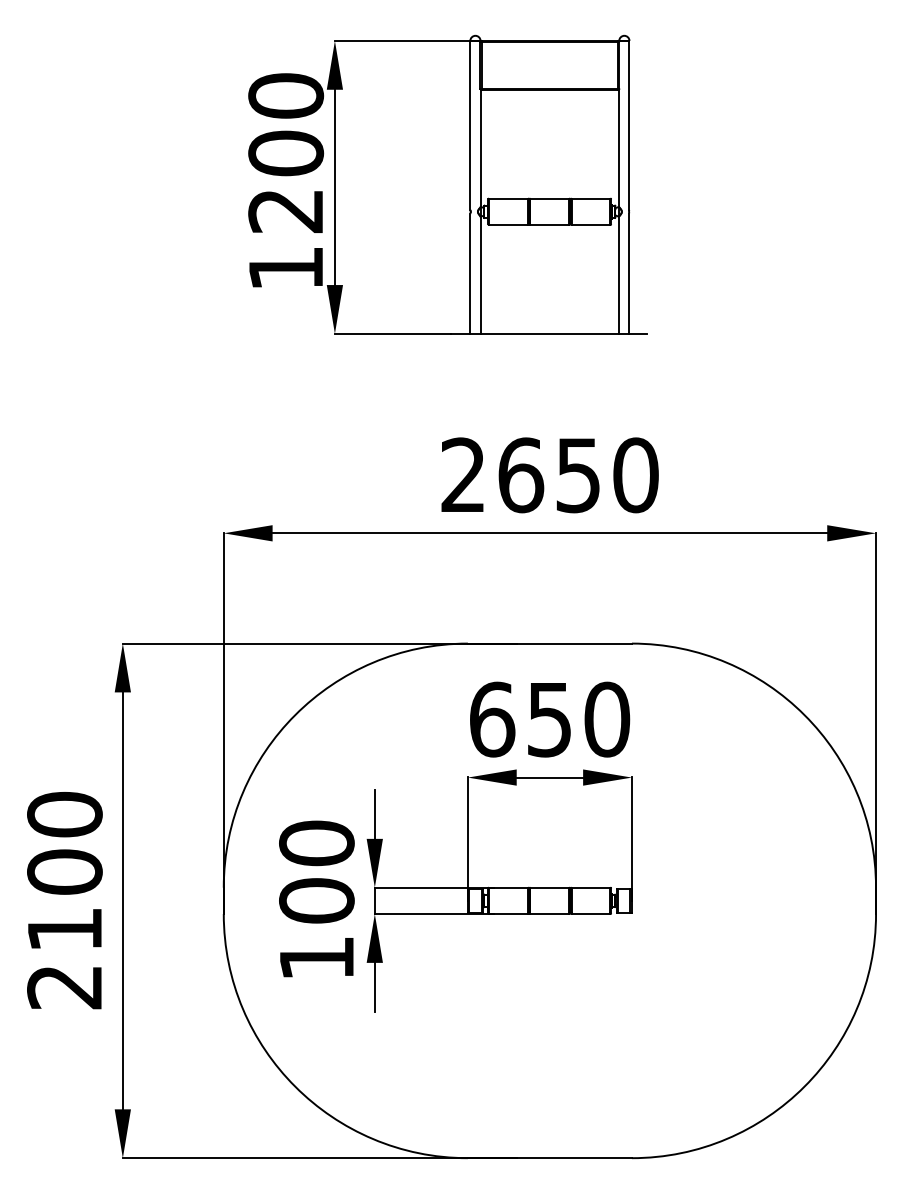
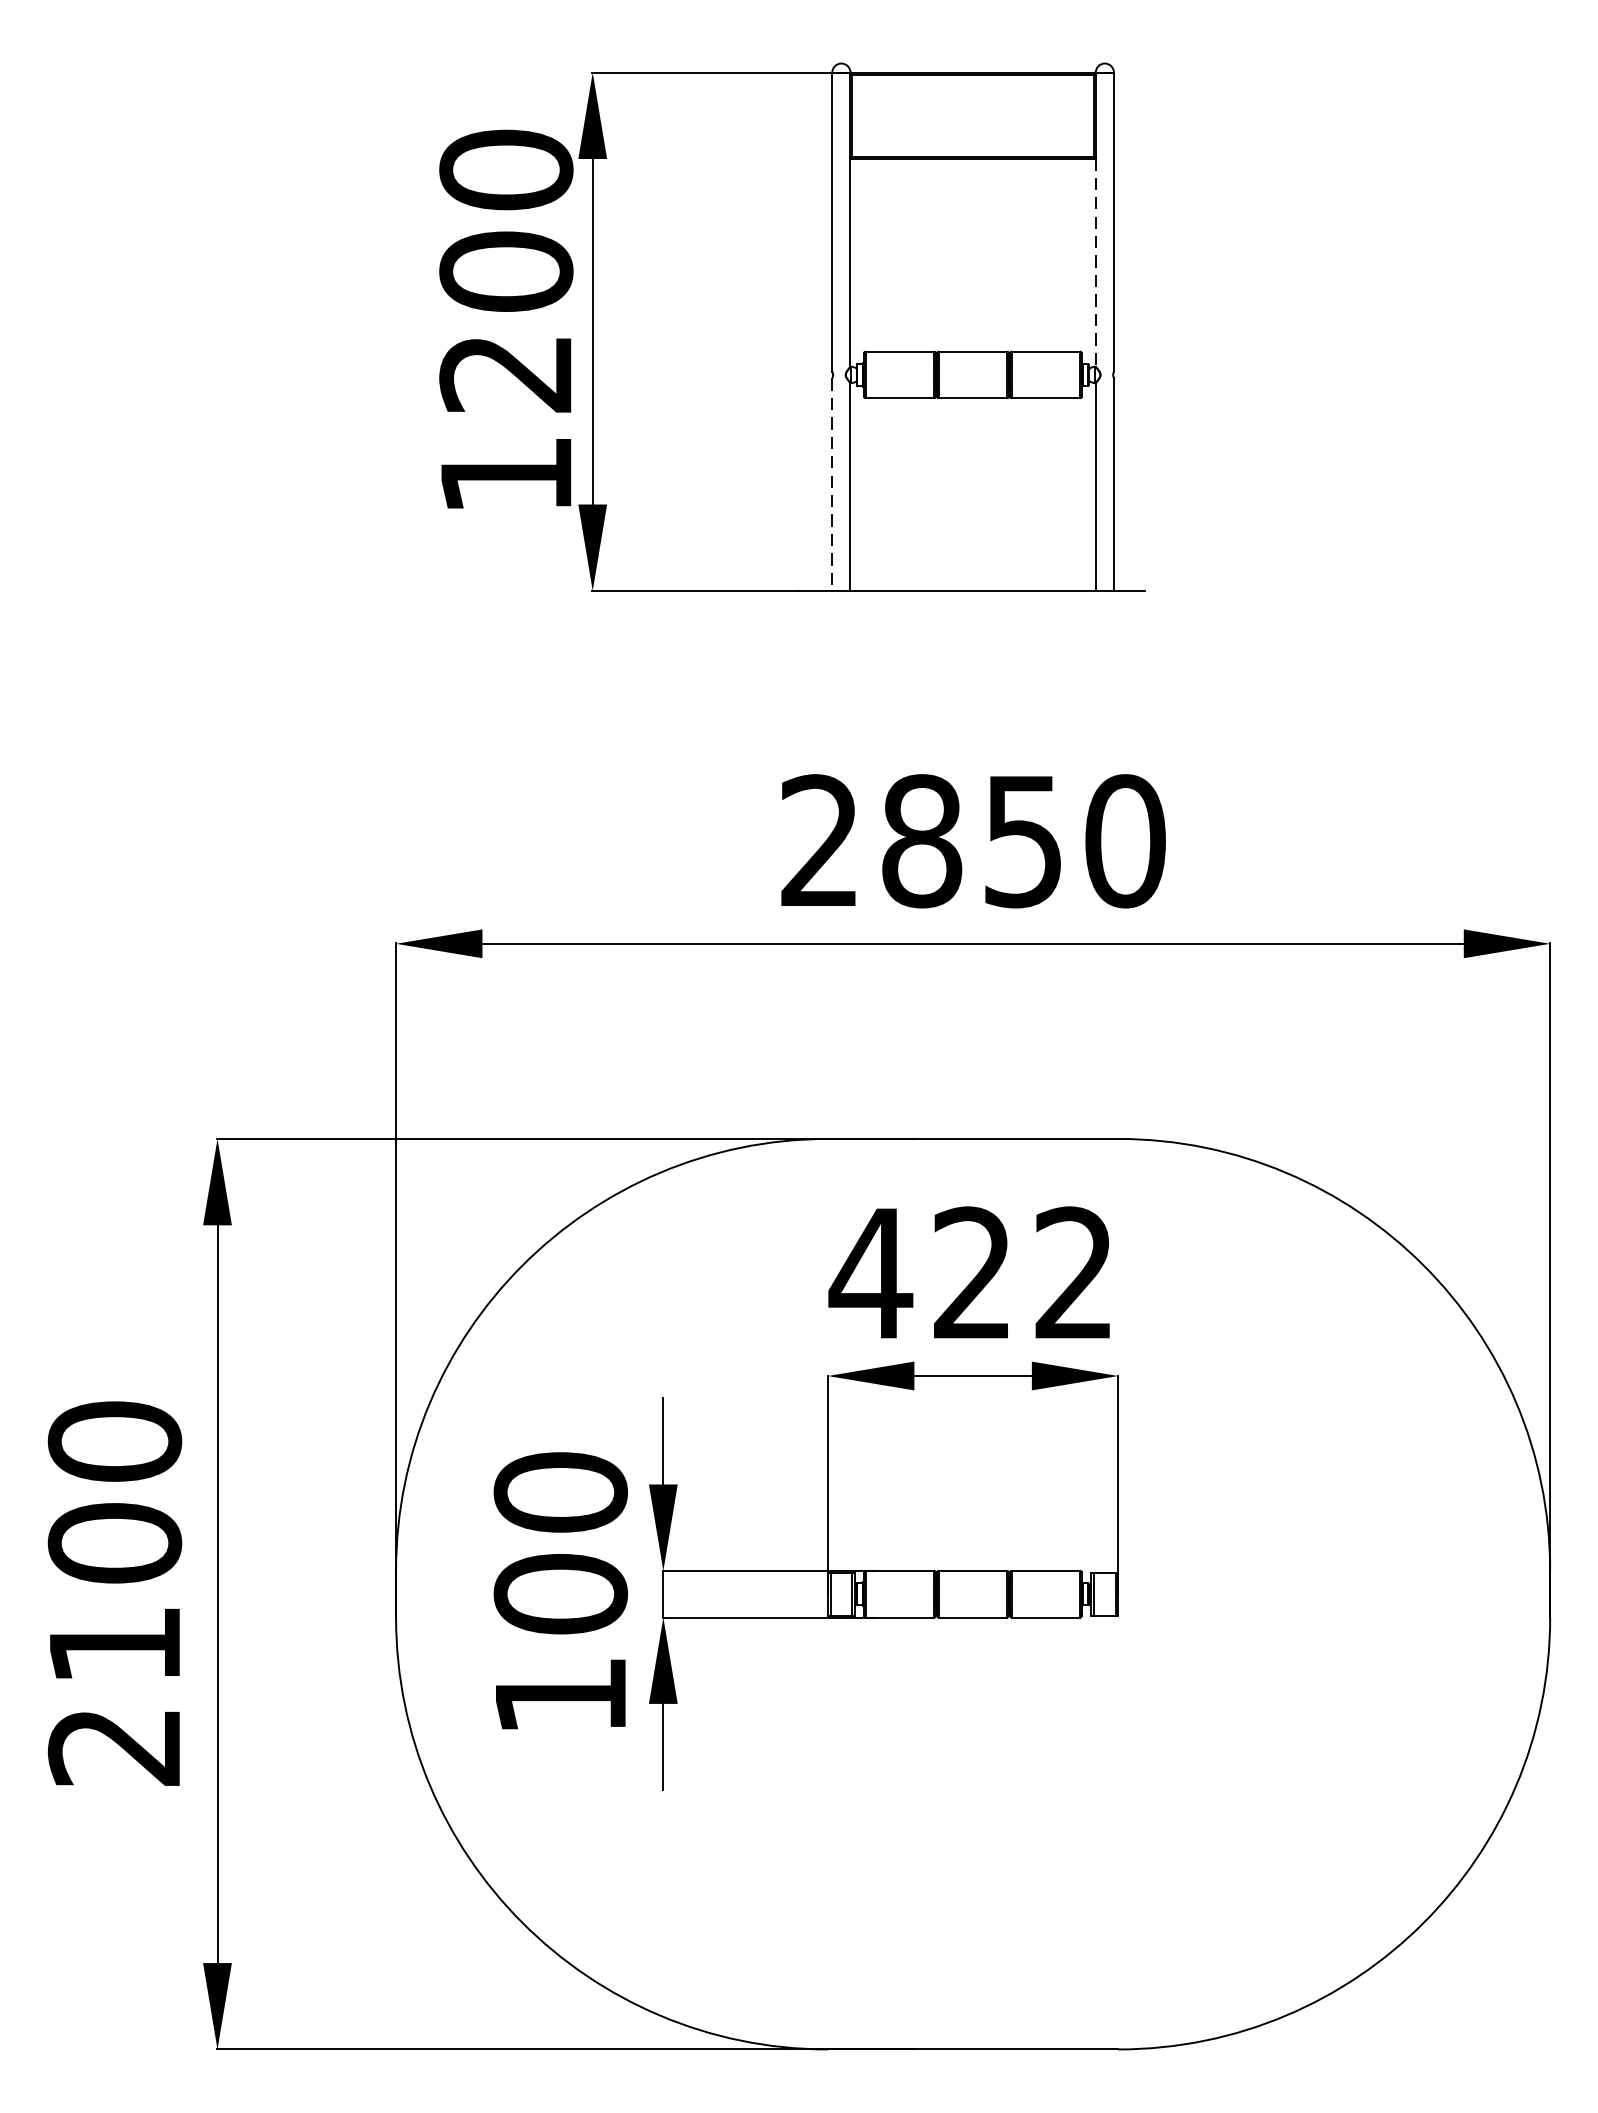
line: (619, 148) -> (1096, 262), solid -> dashed
line: (470, 274) -> (832, 485), solid -> dashed
text: (521, 475) -> (922, 841), 2650 -> 2850
text: (549, 719) -> (972, 1273), 650 -> 422

